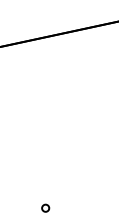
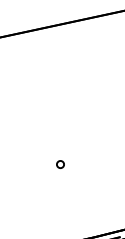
part: (45, 208) -> (60, 164), moved

